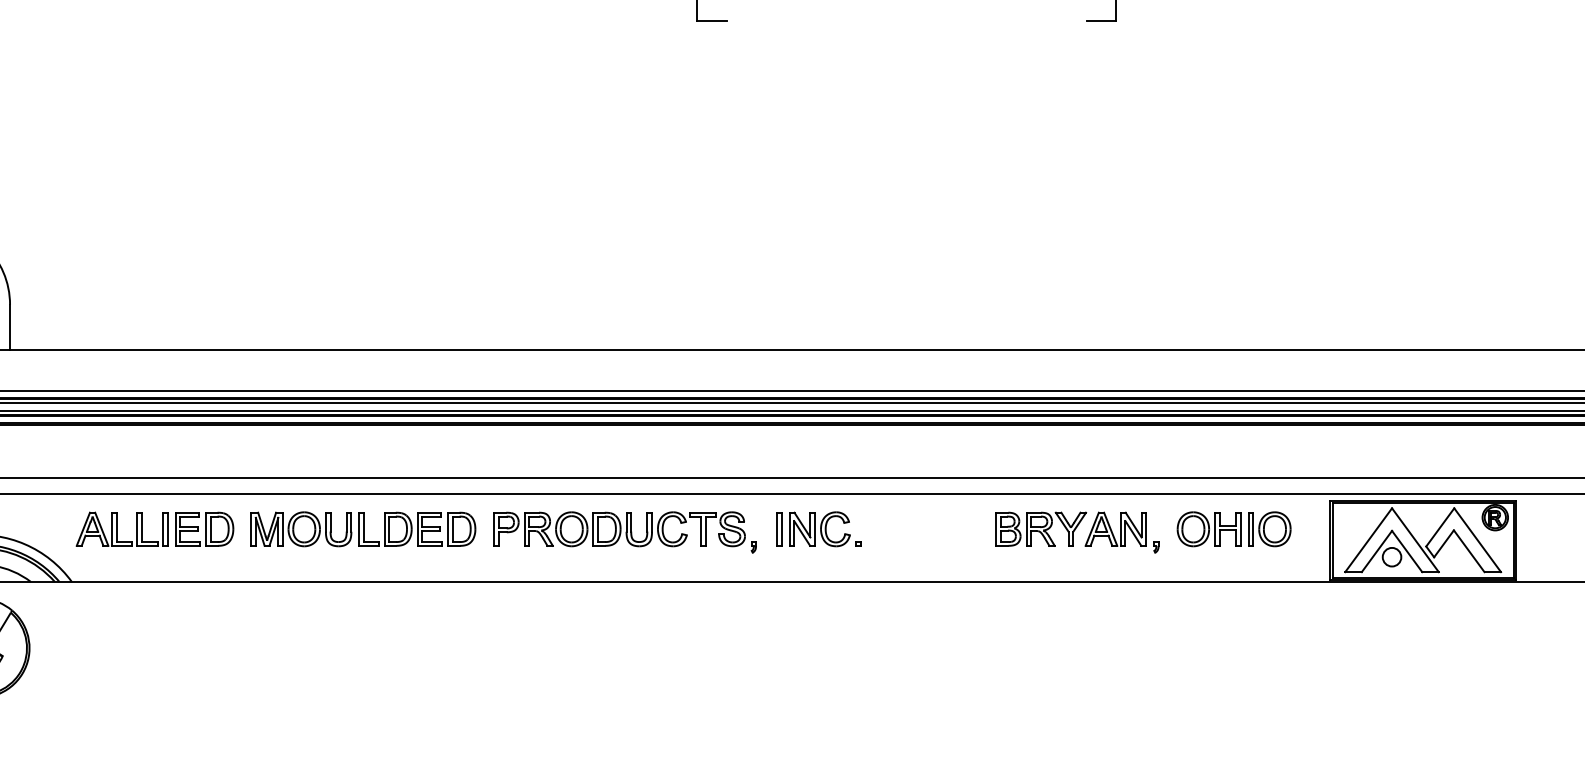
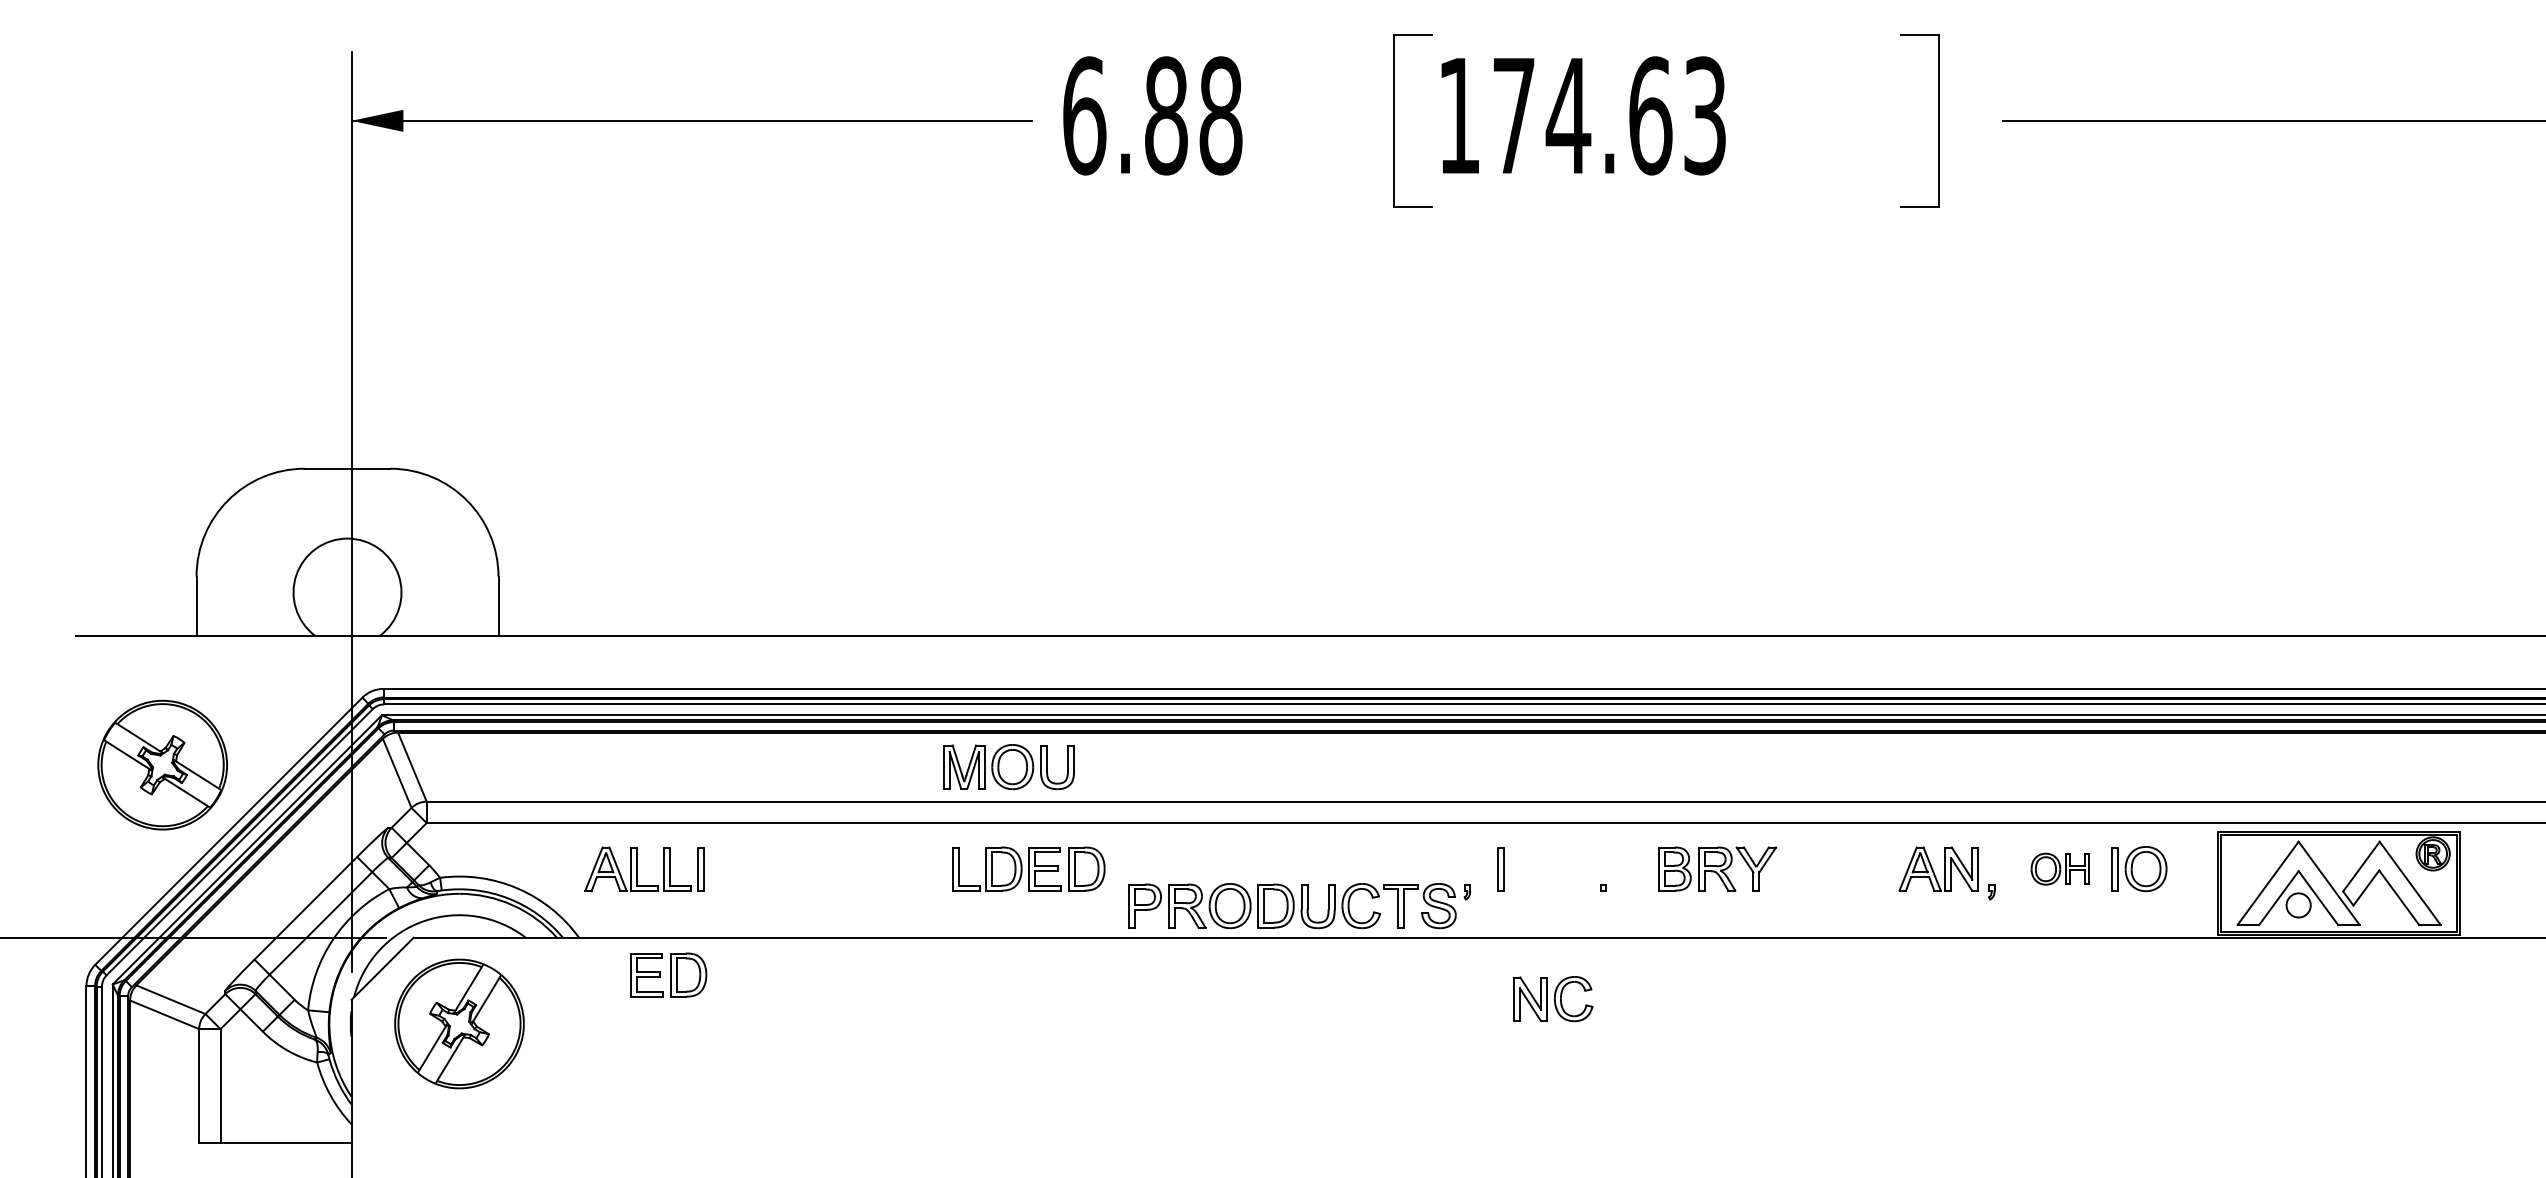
part: (204, 528) -> (668, 974), moved
part: (1041, 528) -> (1717, 868), moved
part: (301, 529) -> (1008, 767), moved
part: (619, 529) -> (1292, 906), moved
part: (819, 529) -> (1553, 999), moved
part: (1208, 529) -> (2059, 869), size x0.7

